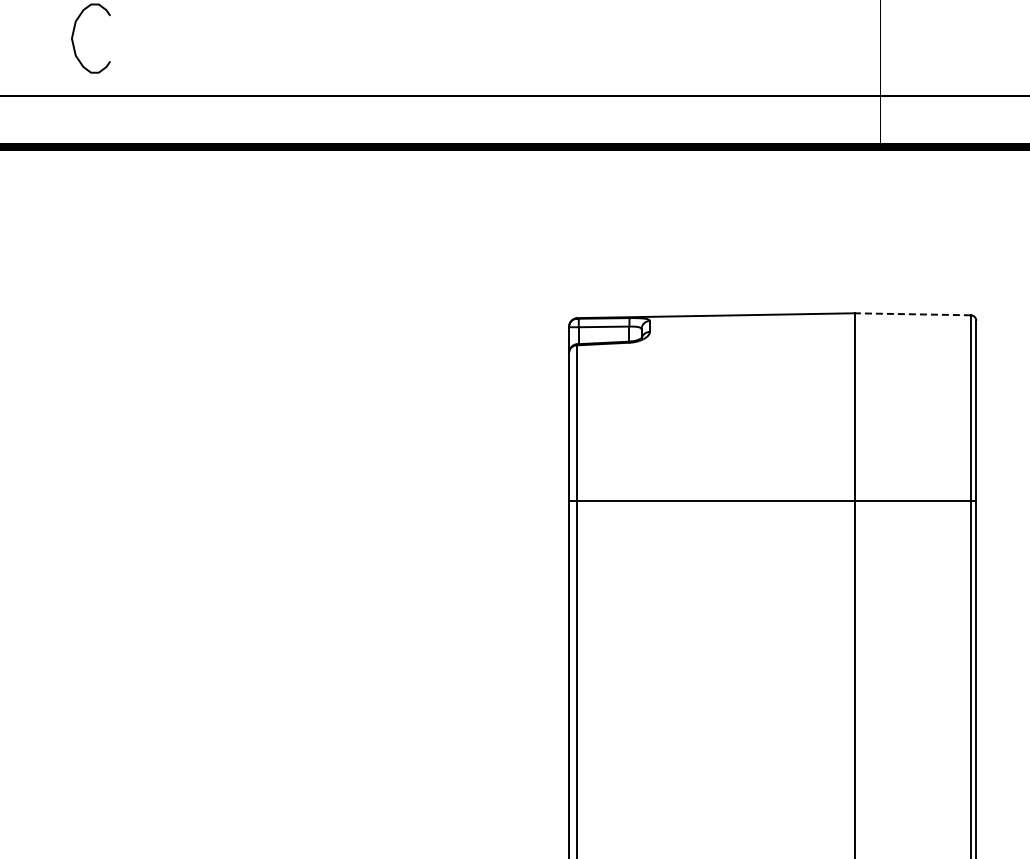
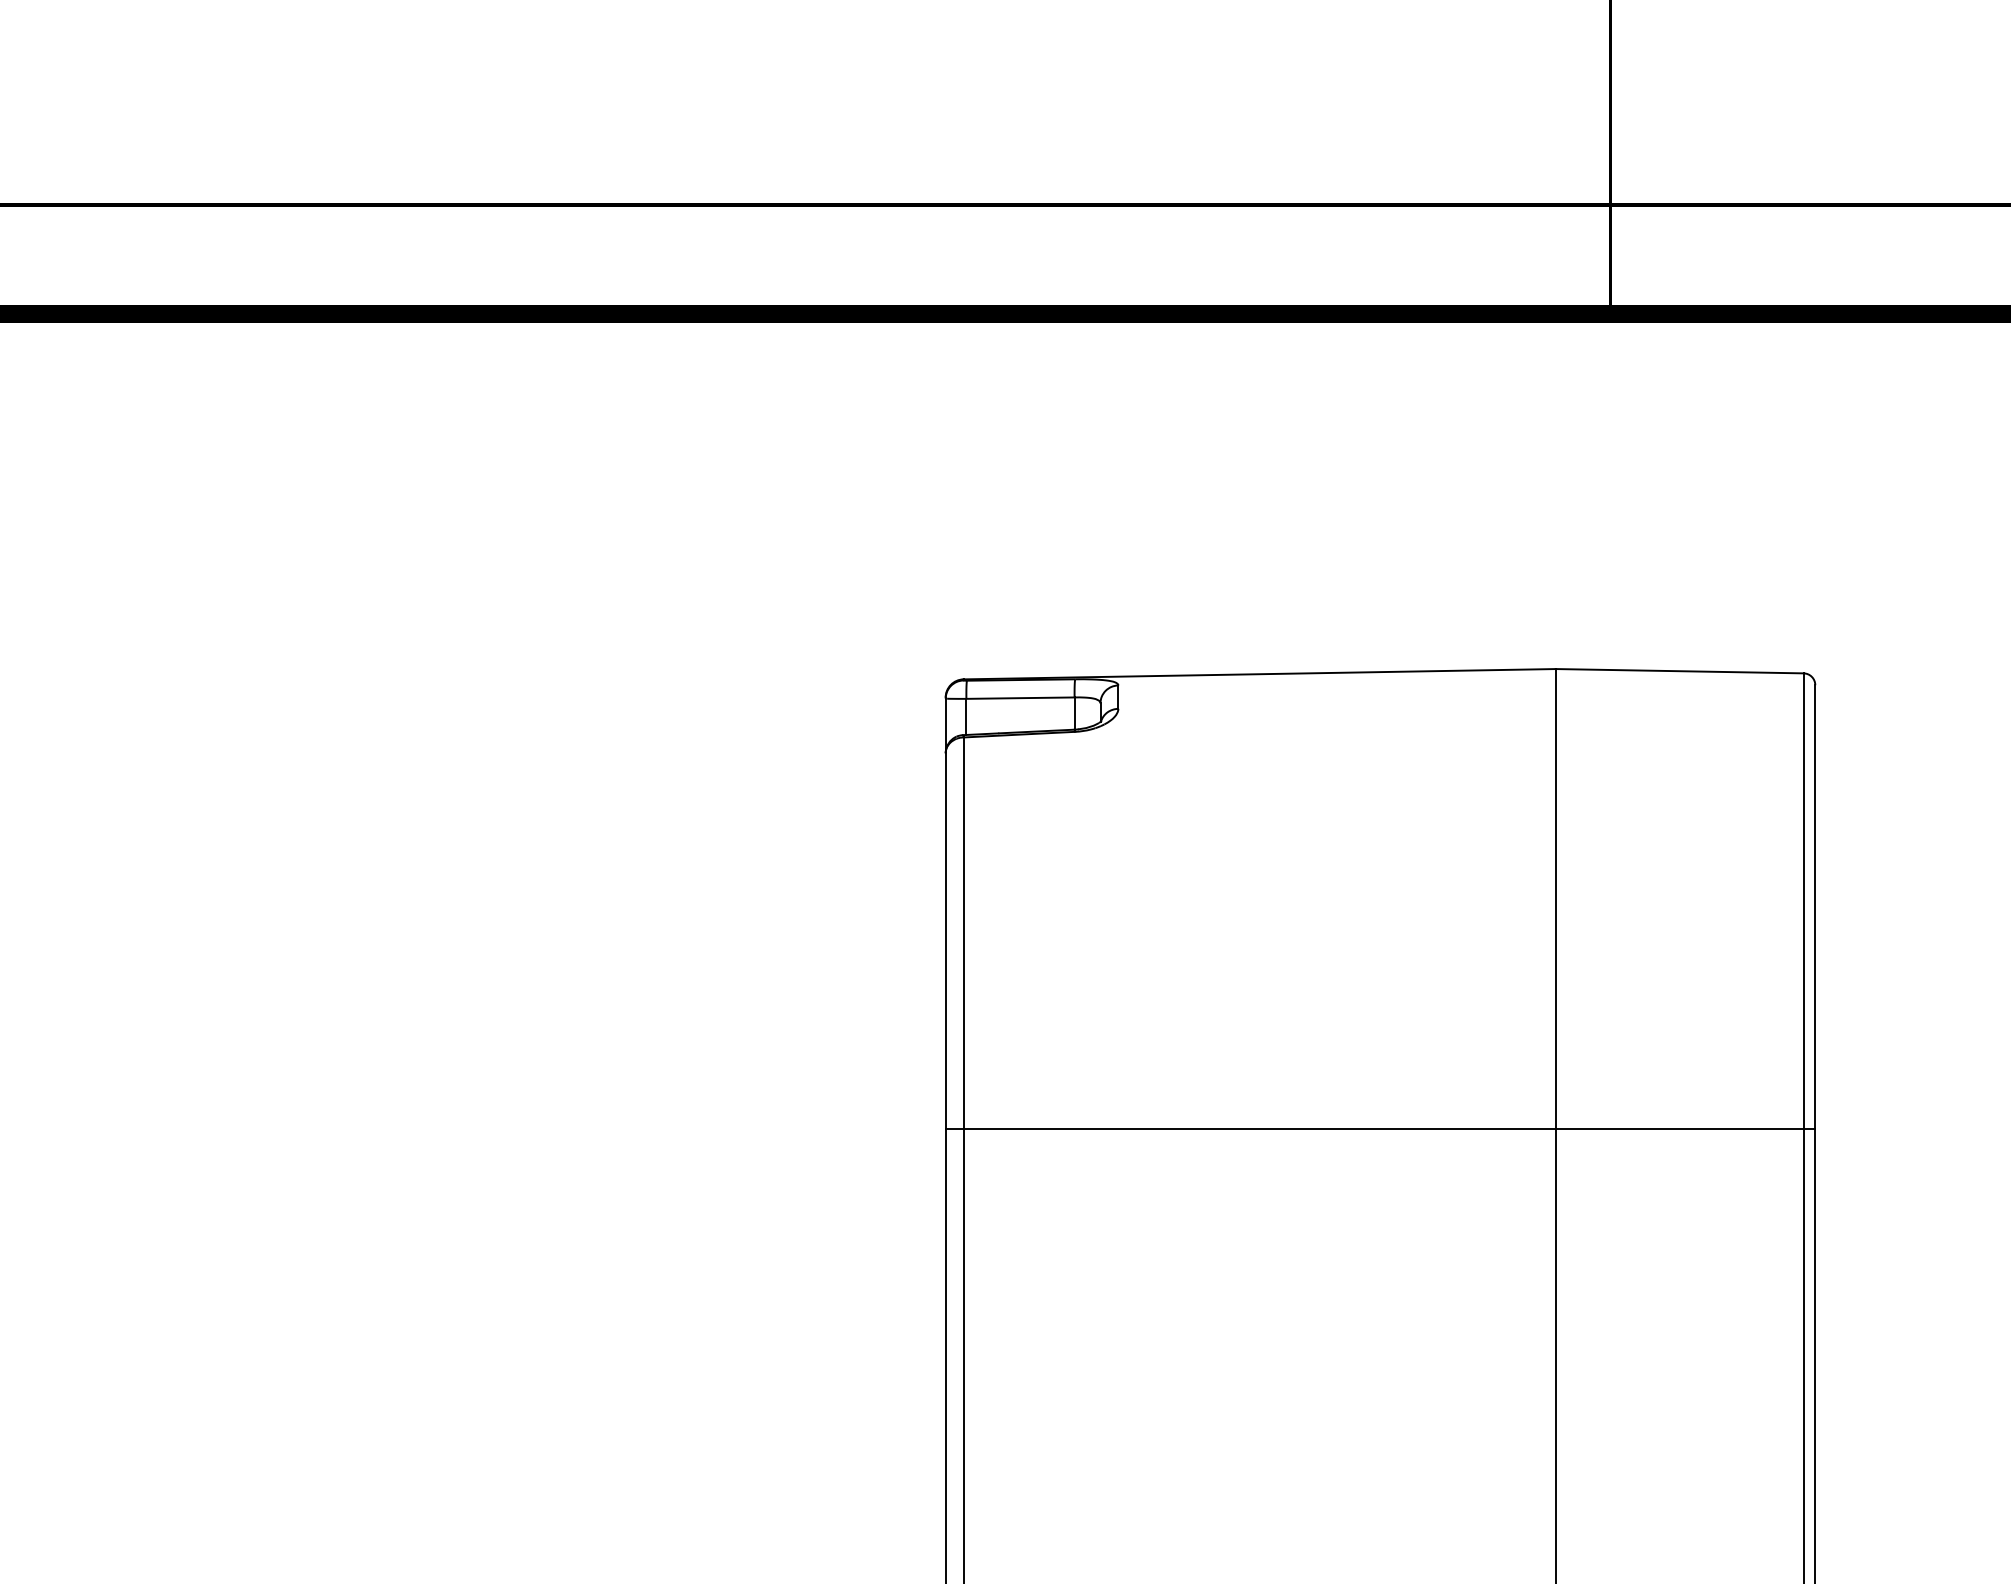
line: (912, 314) -> (1678, 671), dashed -> solid
line: (772, 500) -> (1380, 1128), moved

